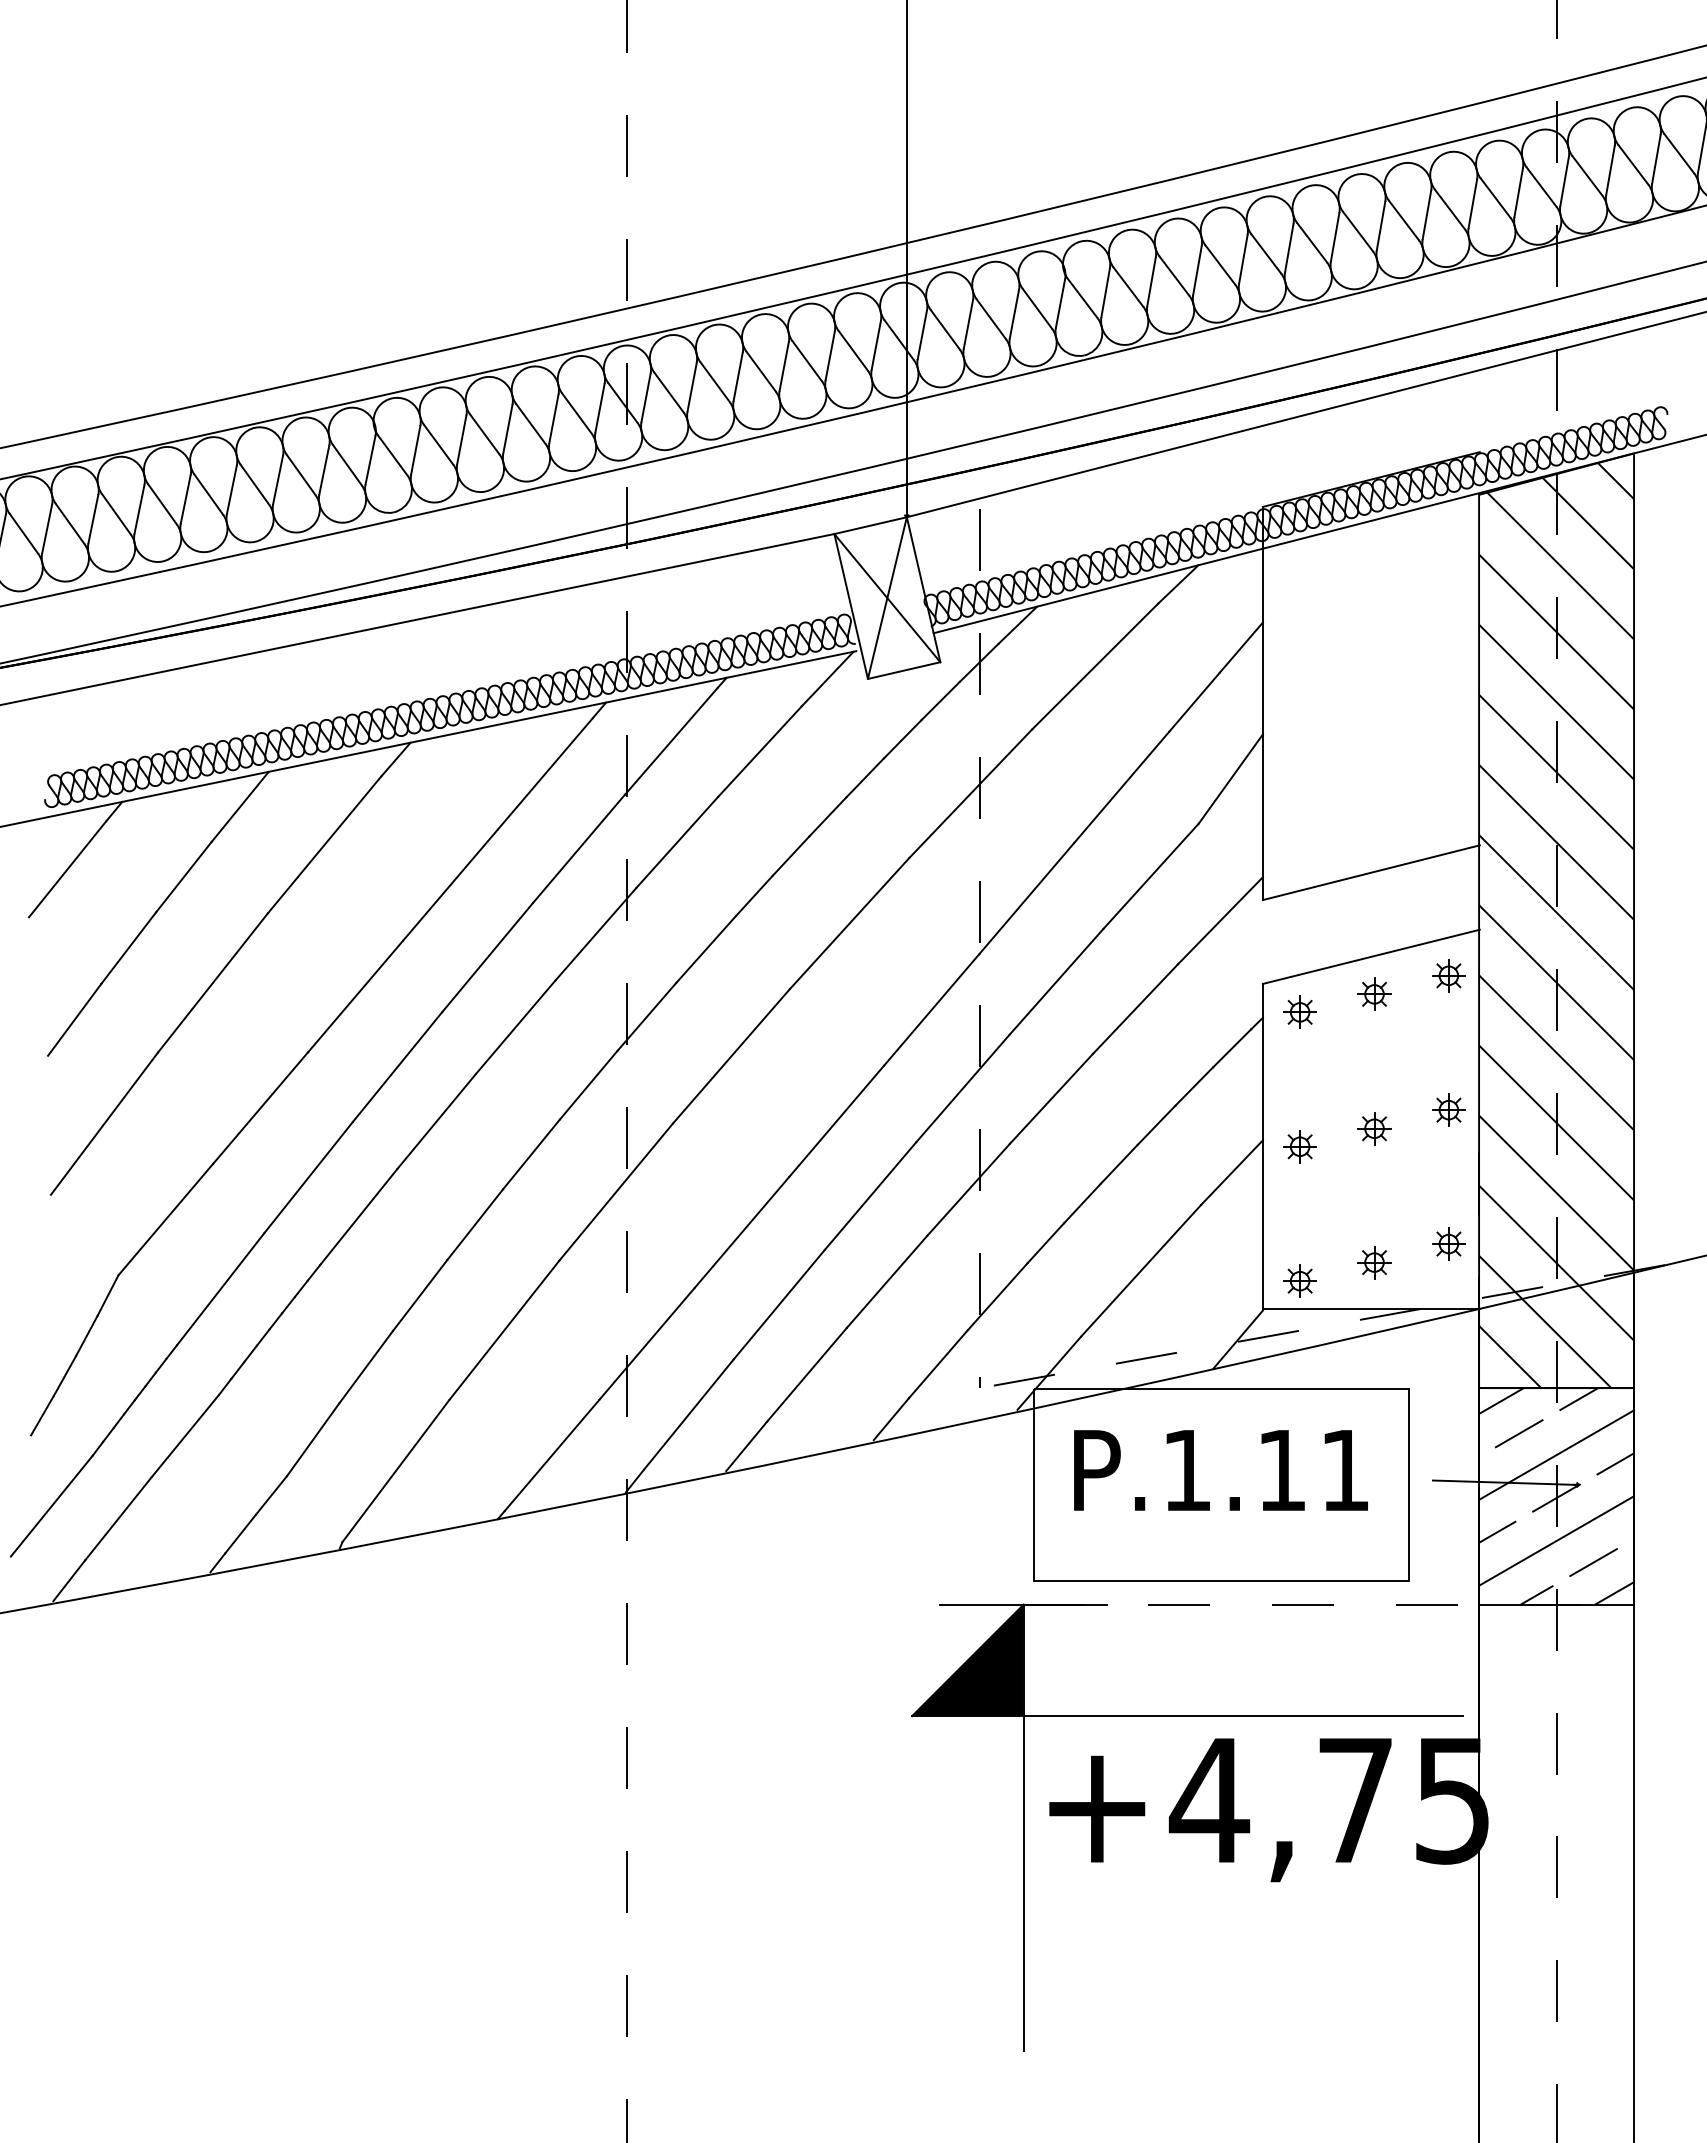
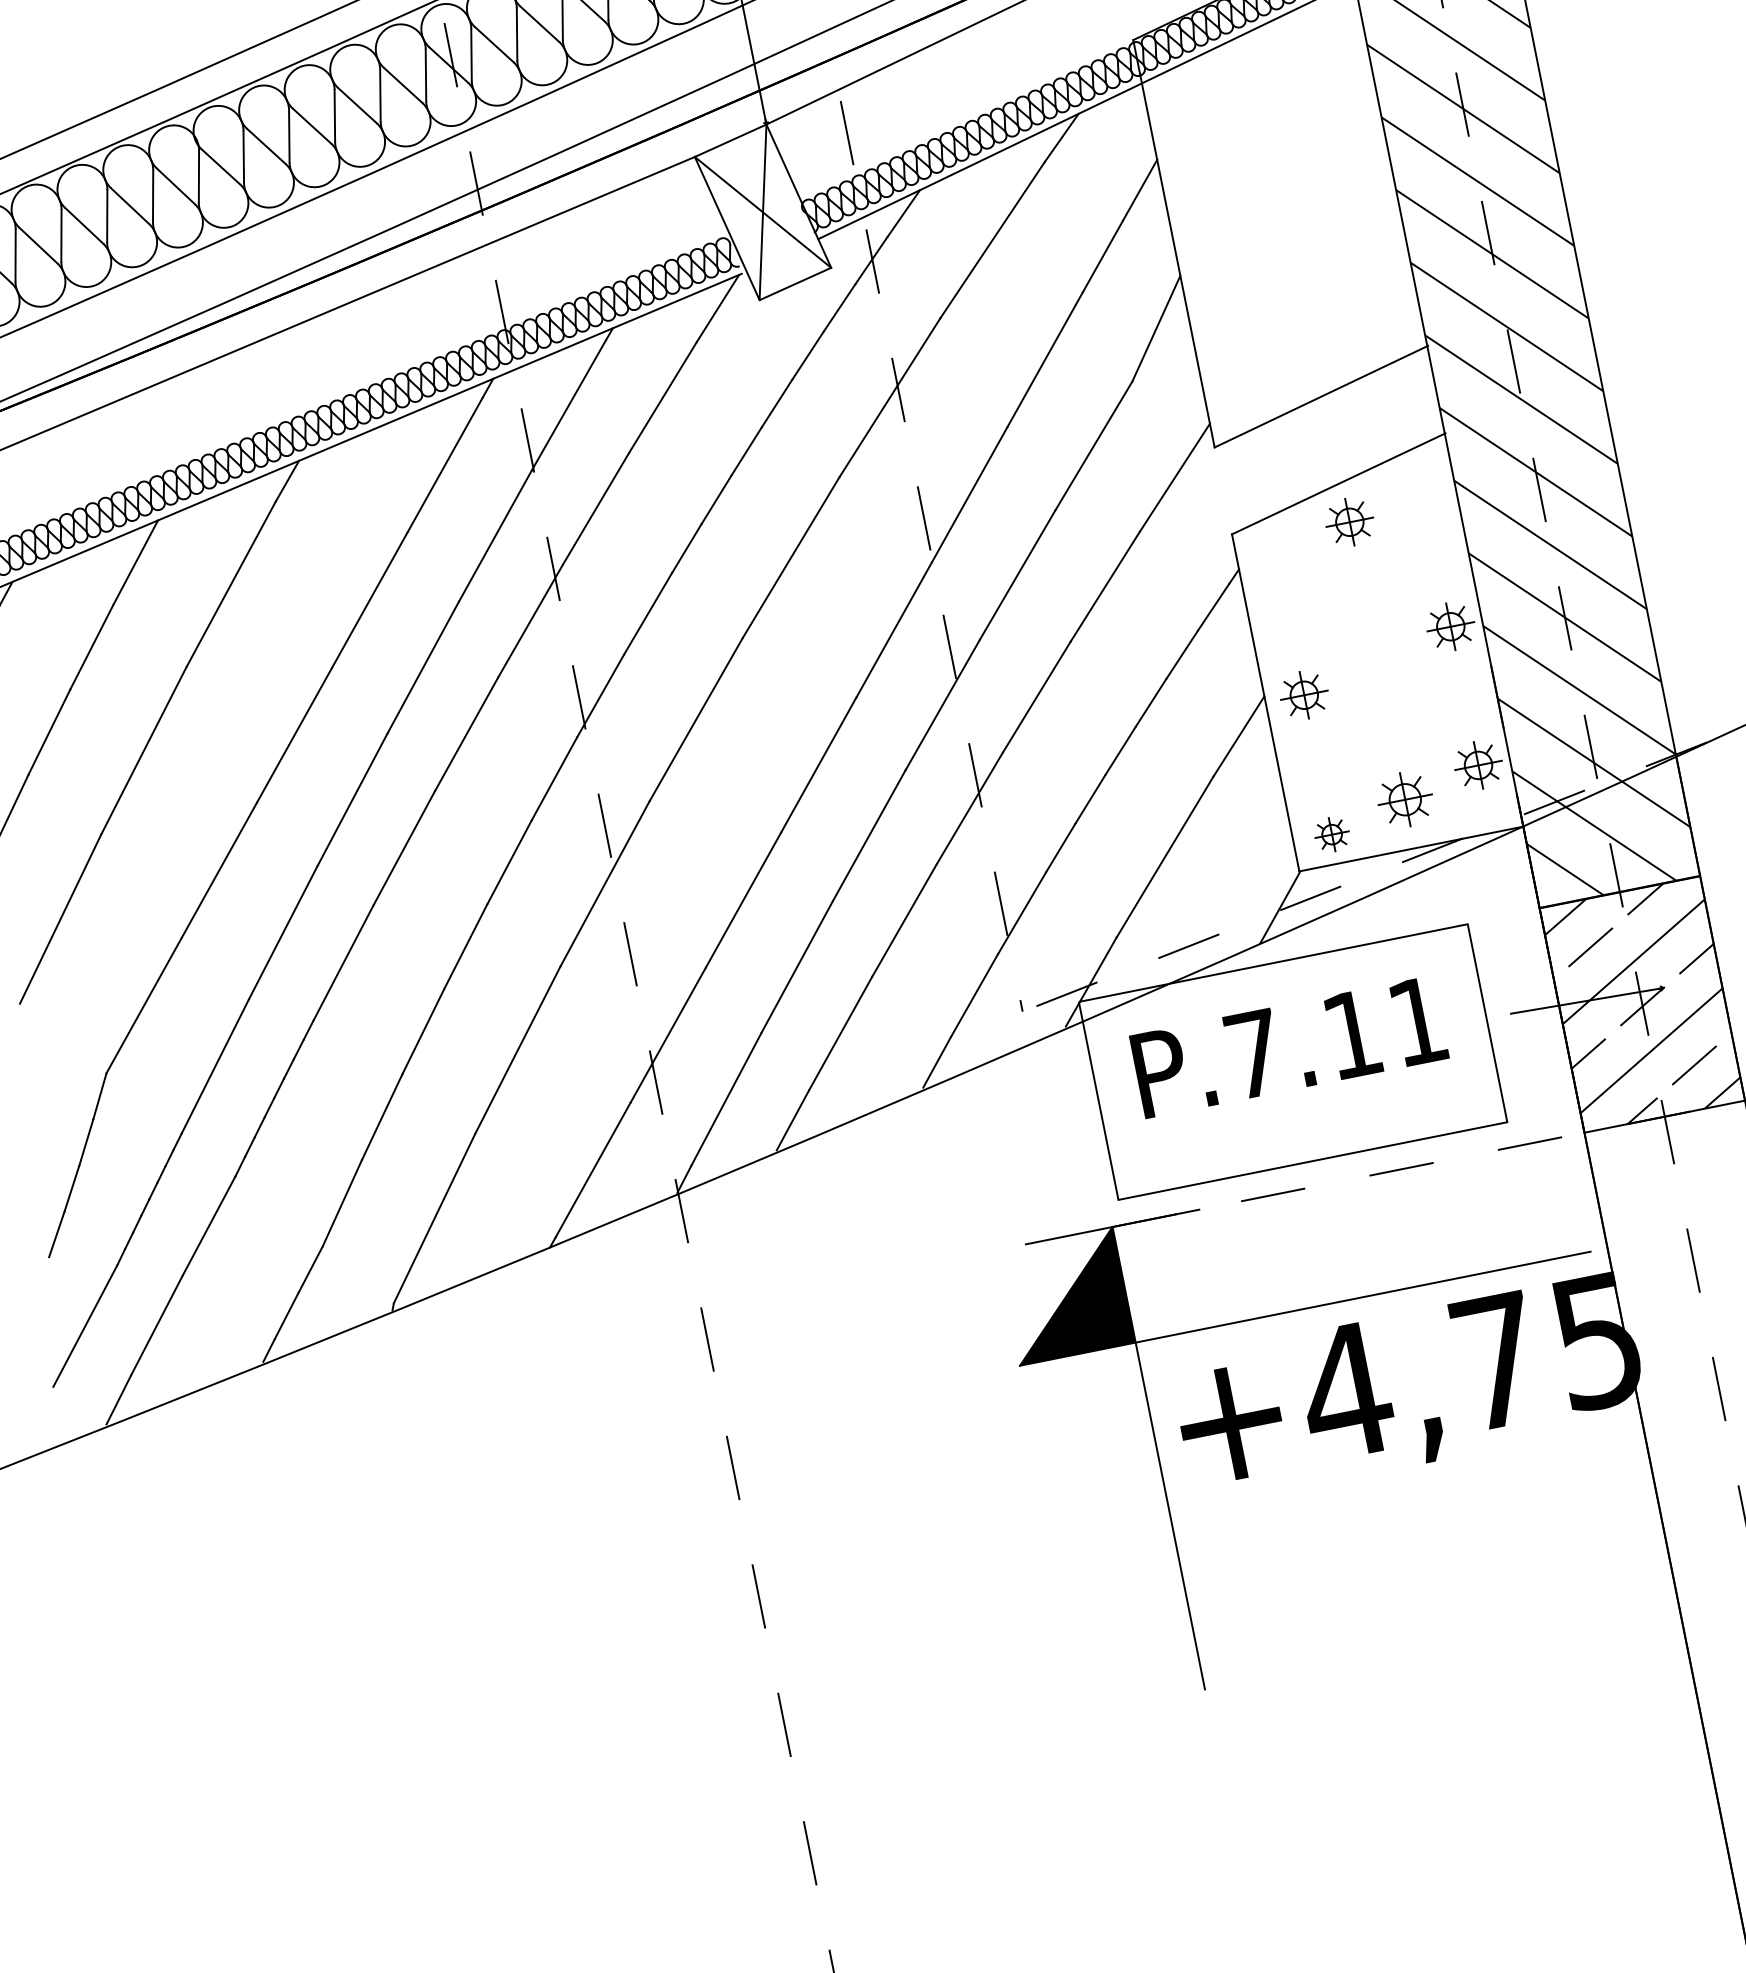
part: (1448, 975) -> (1422, 487), removed
part: (1374, 993) -> (1349, 521), size x1.4
part: (1299, 1011) -> (1275, 555), removed
part: (1448, 1109) -> (1450, 626), size x1.4
part: (1374, 1128) -> (1377, 661), removed
part: (1299, 1146) -> (1303, 695), size x1.4
part: (1448, 1243) -> (1478, 764), size x1.4
part: (1374, 1262) -> (1405, 799), size x1.6
text: (1187, 1470) -> (1254, 1054), P.1.11 -> P.7.11

